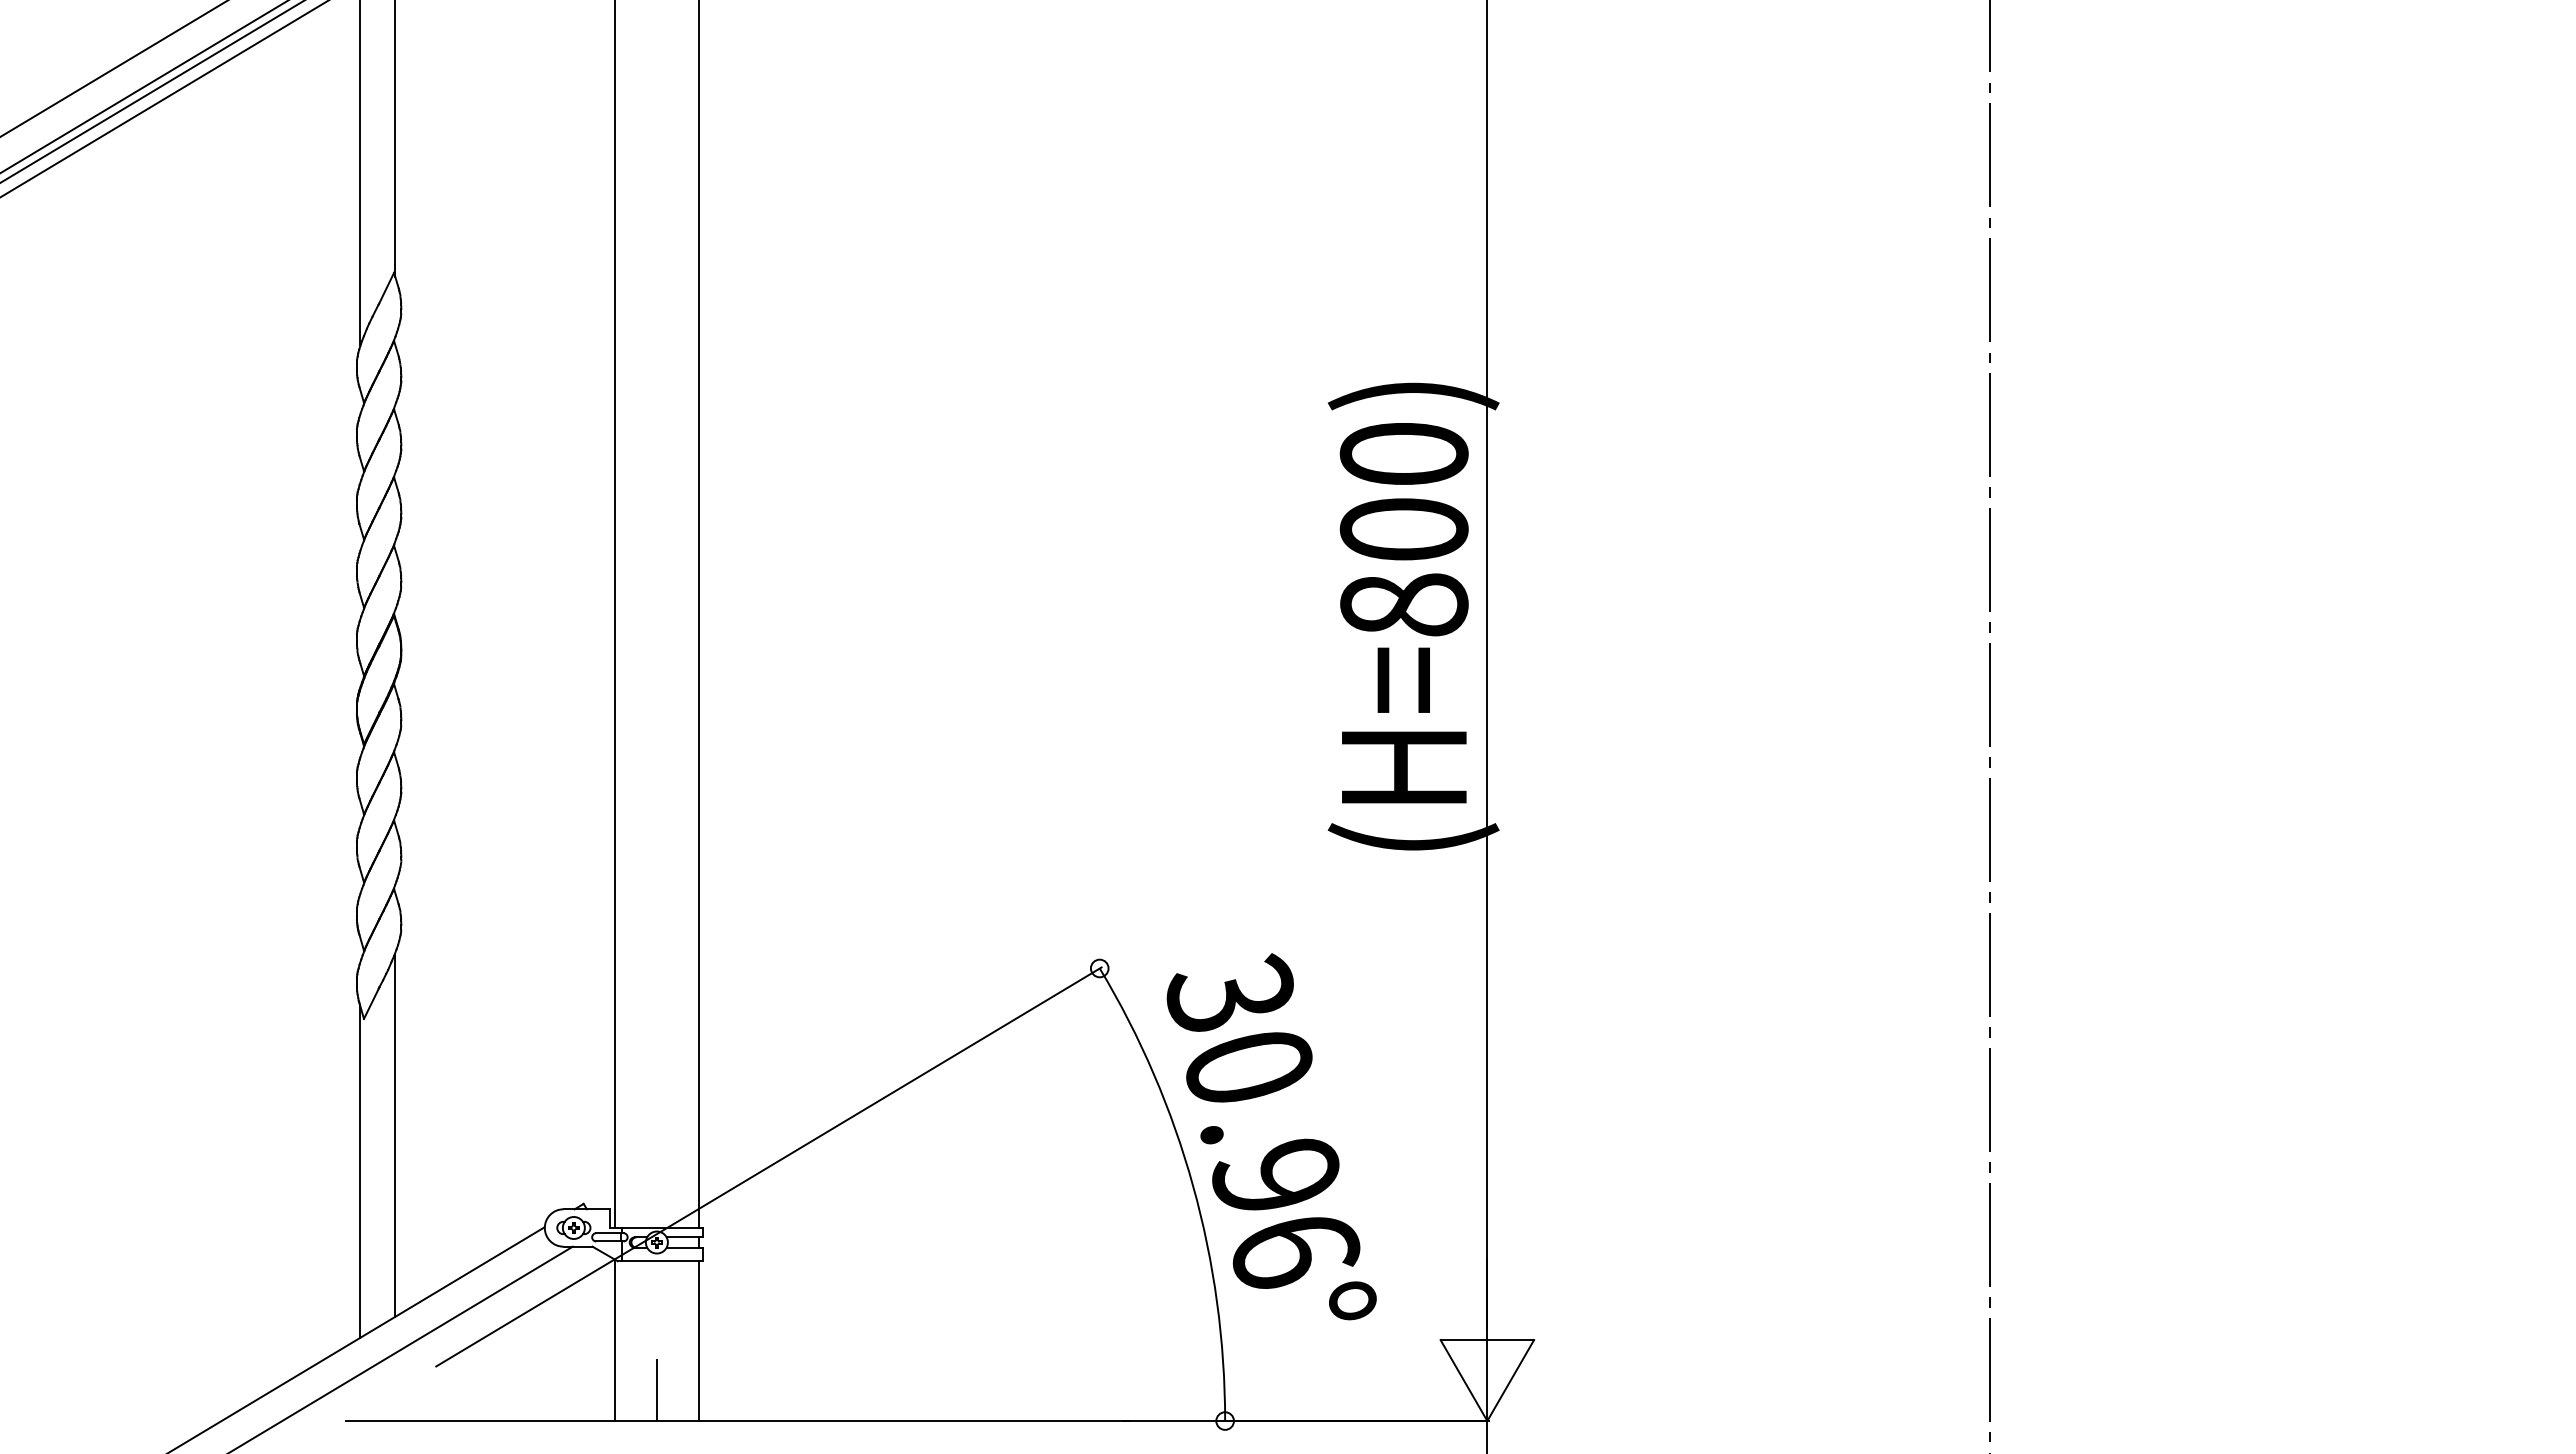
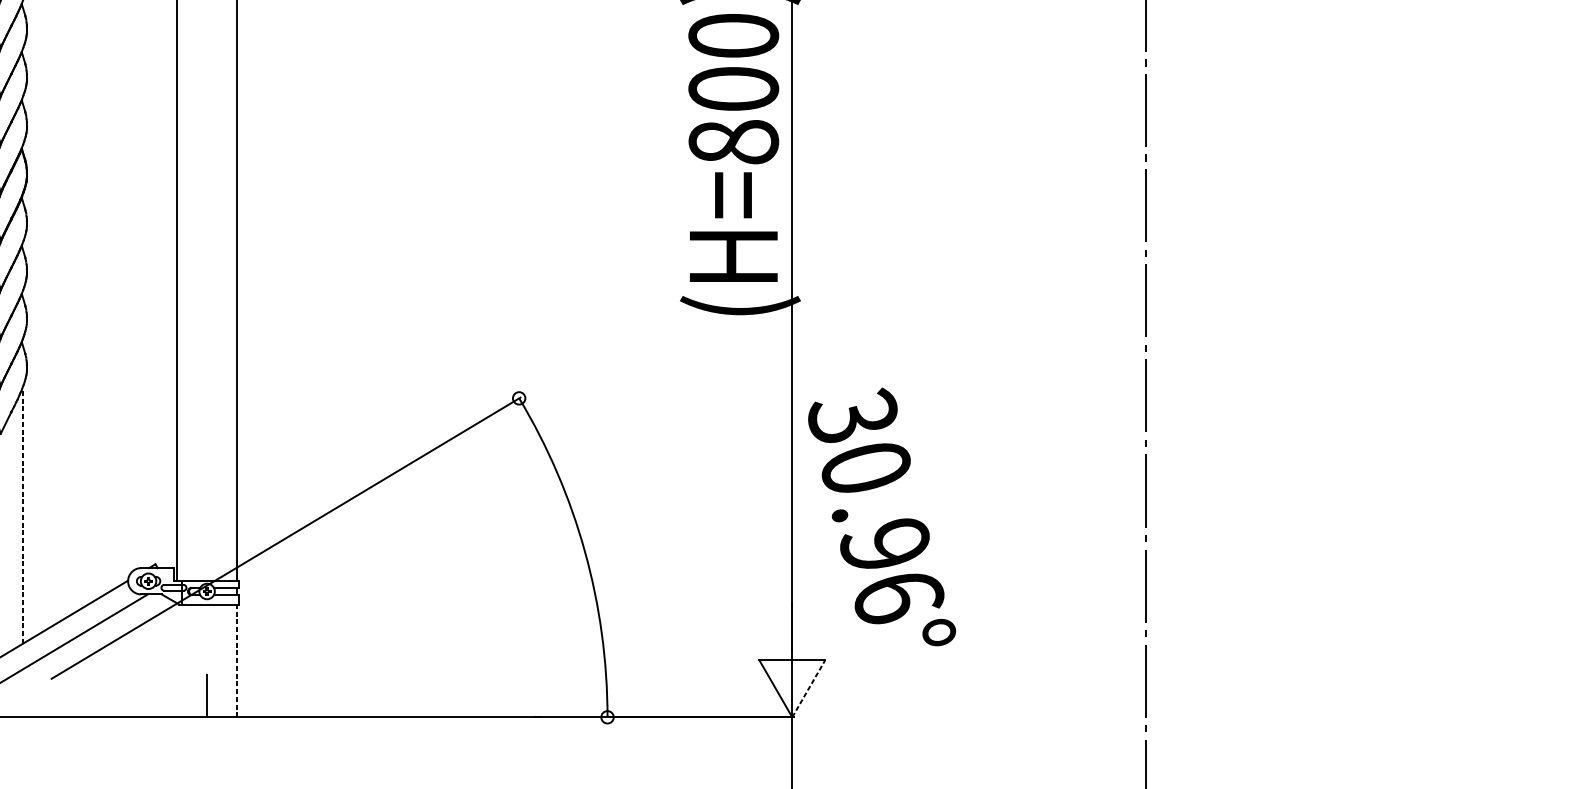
line: (395, 1135) -> (22, 516), solid -> dashed
text: (1271, 1136) -> (881, 516), moved
line: (614, 1340) -> (177, 660), removed
line: (698, 1341) -> (236, 661), solid -> dashed
line: (1510, 1380) -> (808, 688), solid -> dashed

